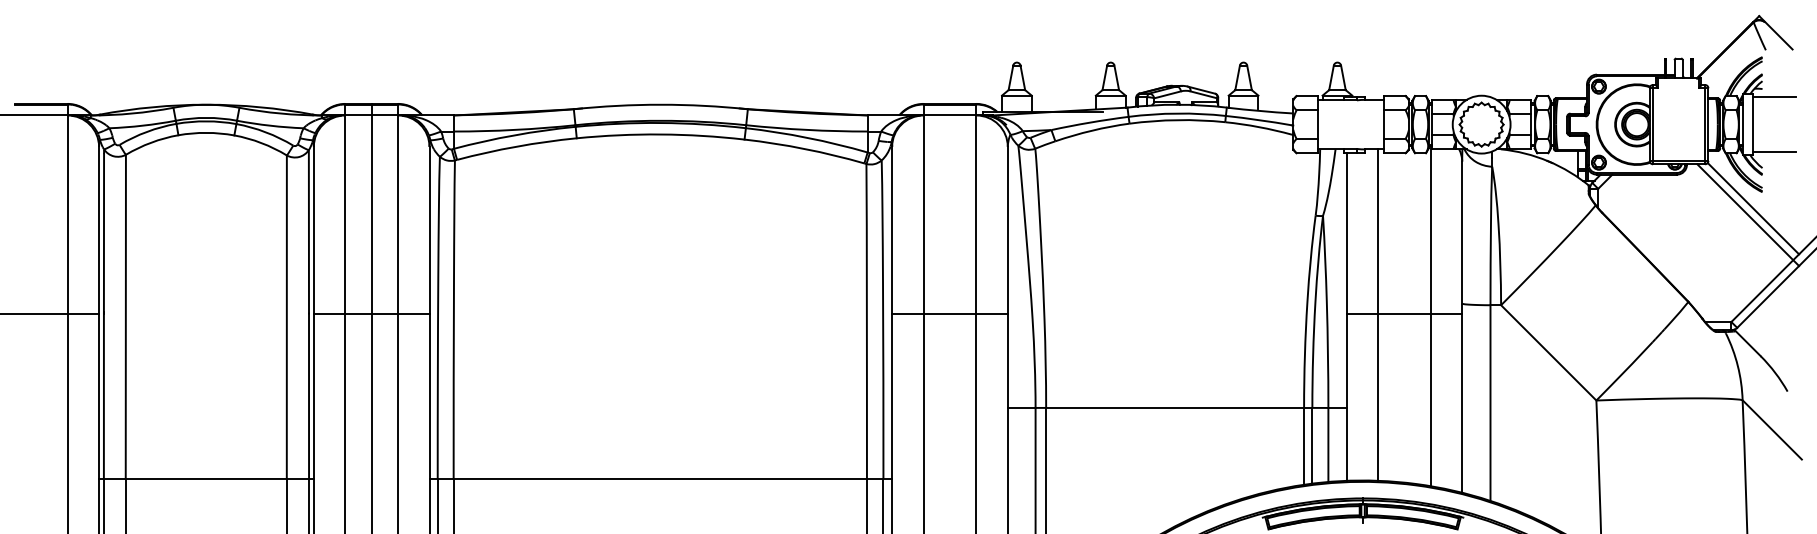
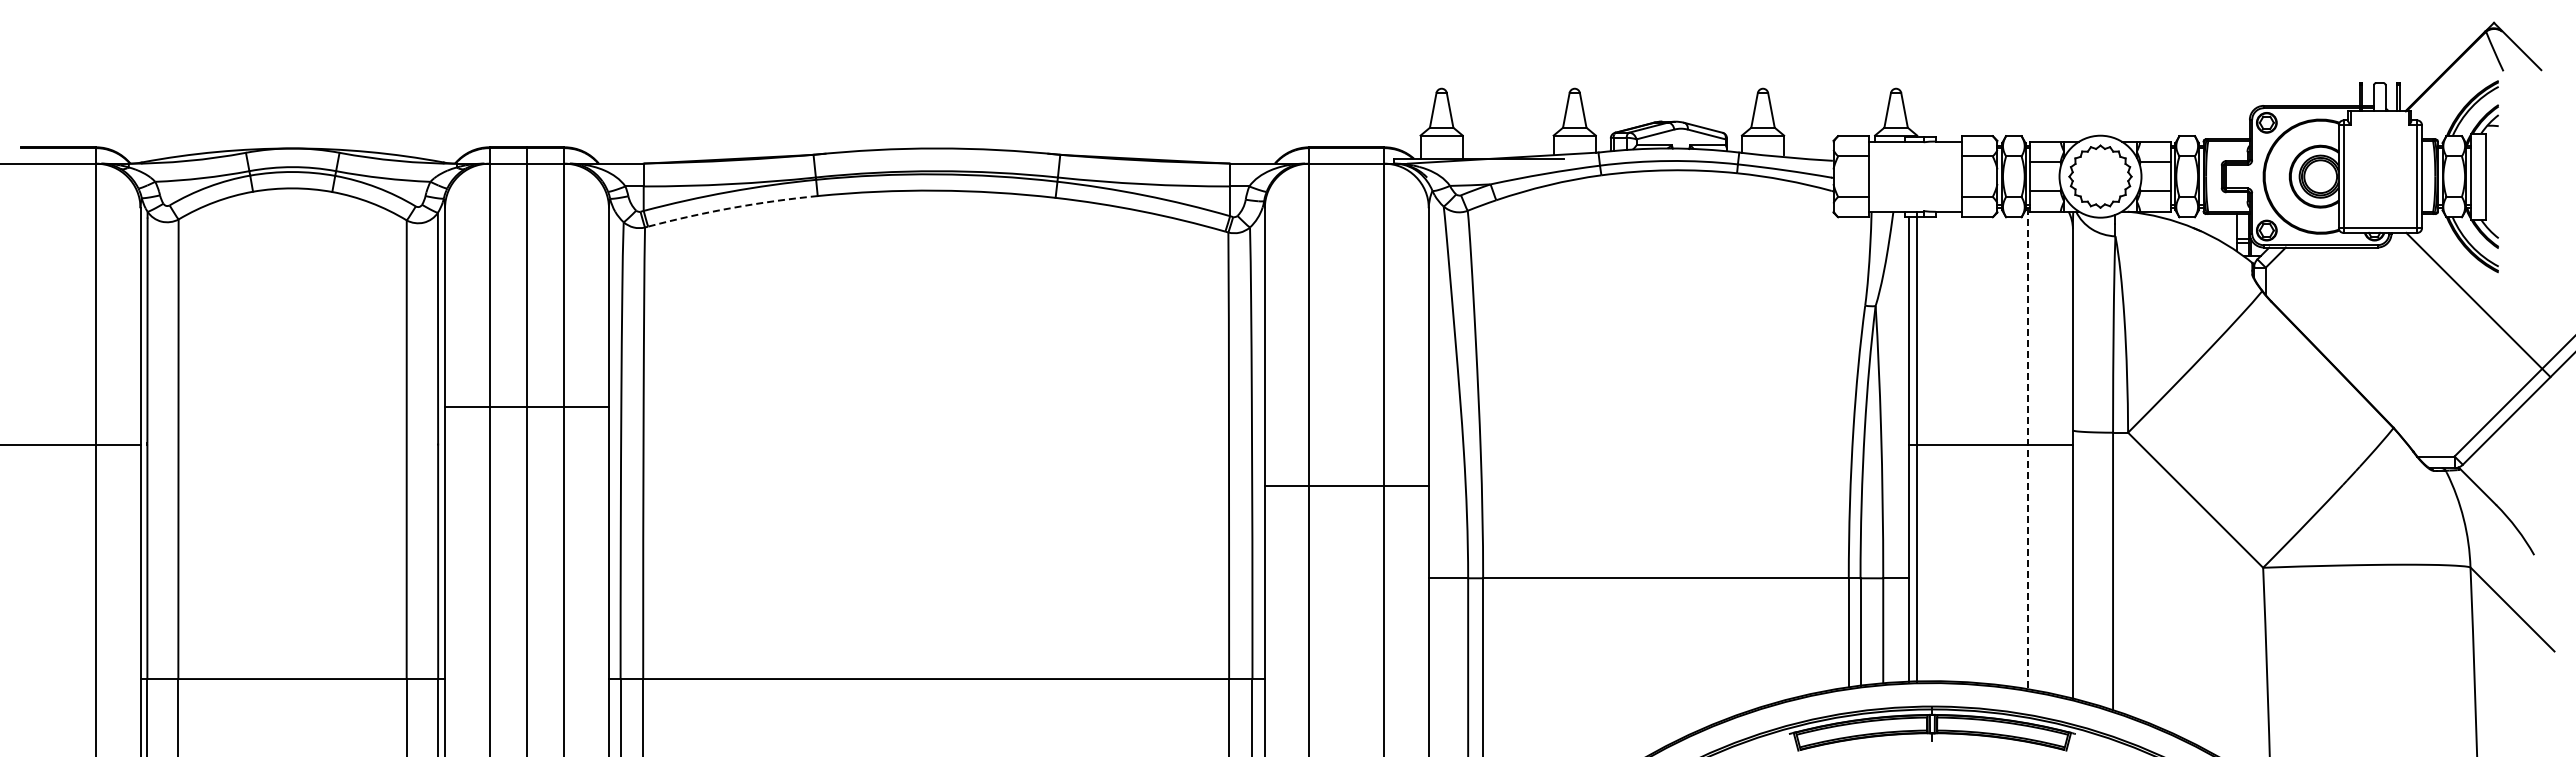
line: (1774, 96) -> (2515, 137), removed
arc: (516, 146) -> (732, 207), solid -> dashed
line: (1774, 152) -> (2515, 215), removed
line: (1753, 208) -> (2485, 295), removed
line: (371, 313) -> (526, 406), moved
line: (949, 313) -> (1346, 485), moved
line: (1377, 314) -> (1917, 446), moved
line: (1430, 316) -> (2028, 448), solid -> dashed

